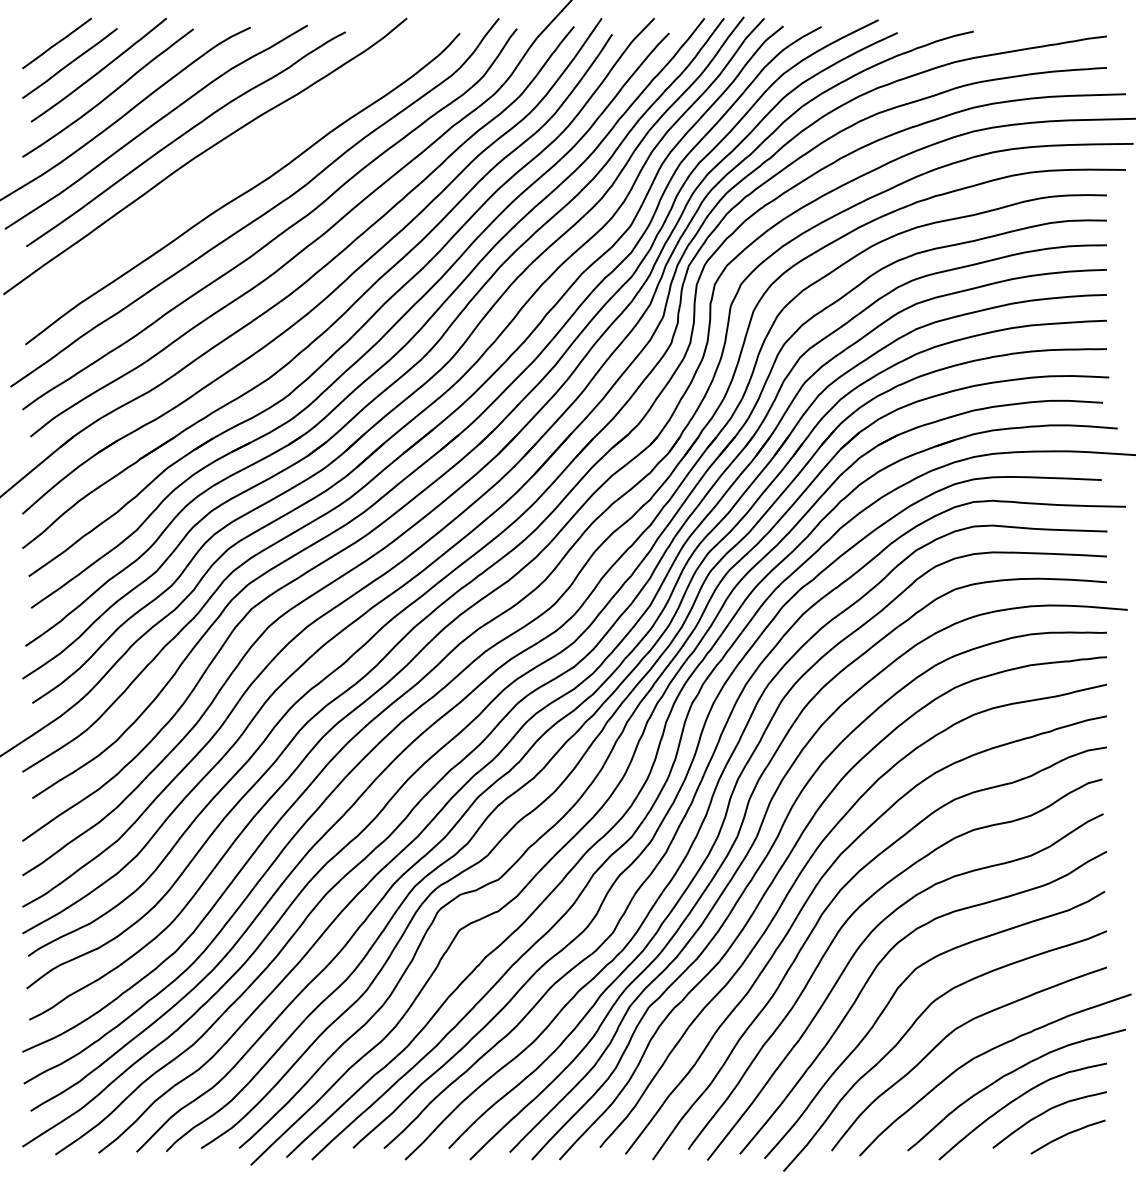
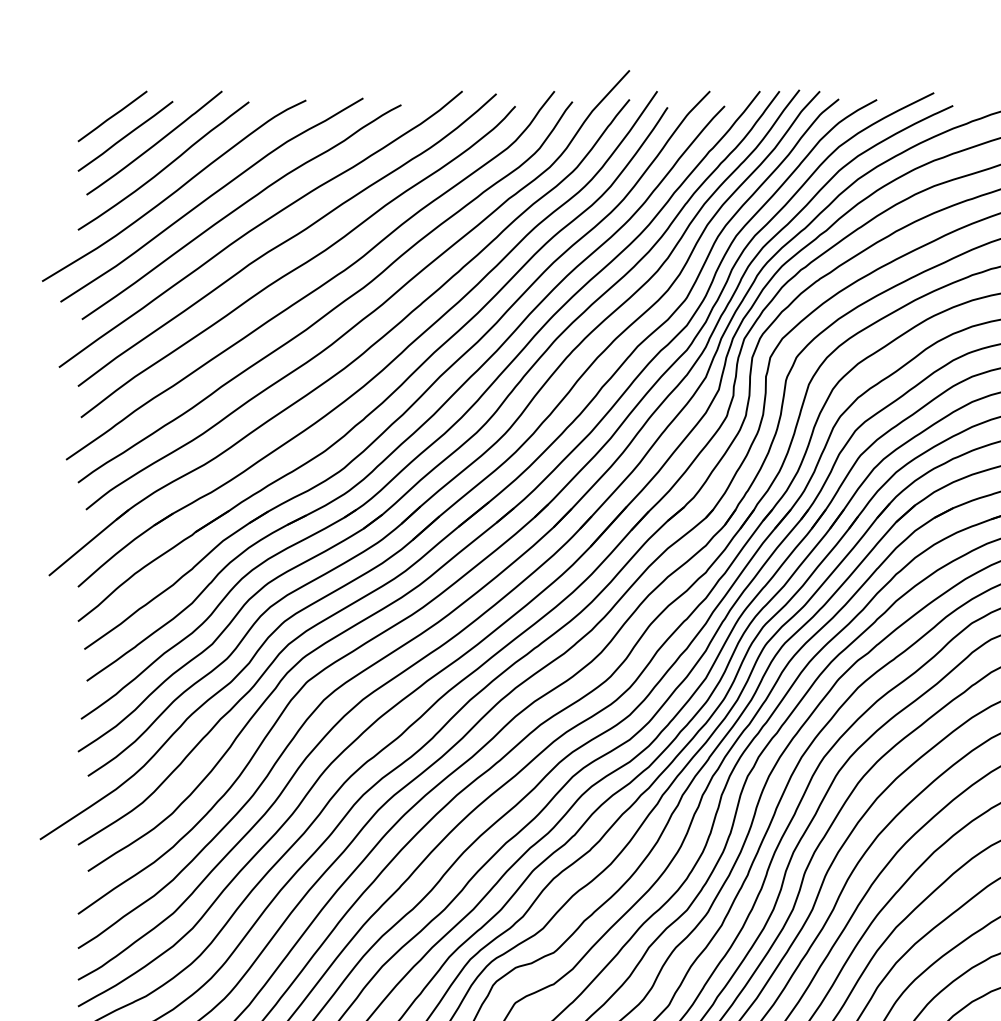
curve: (231, 166) -> (287, 239), added

